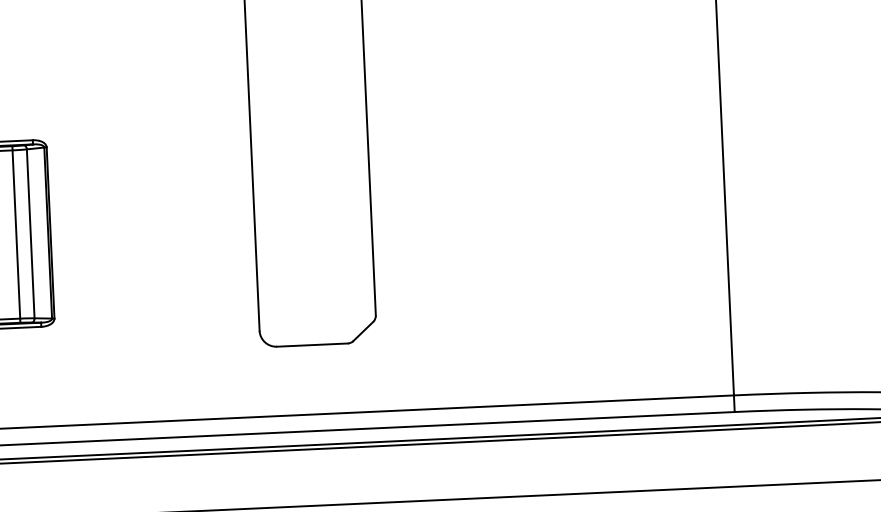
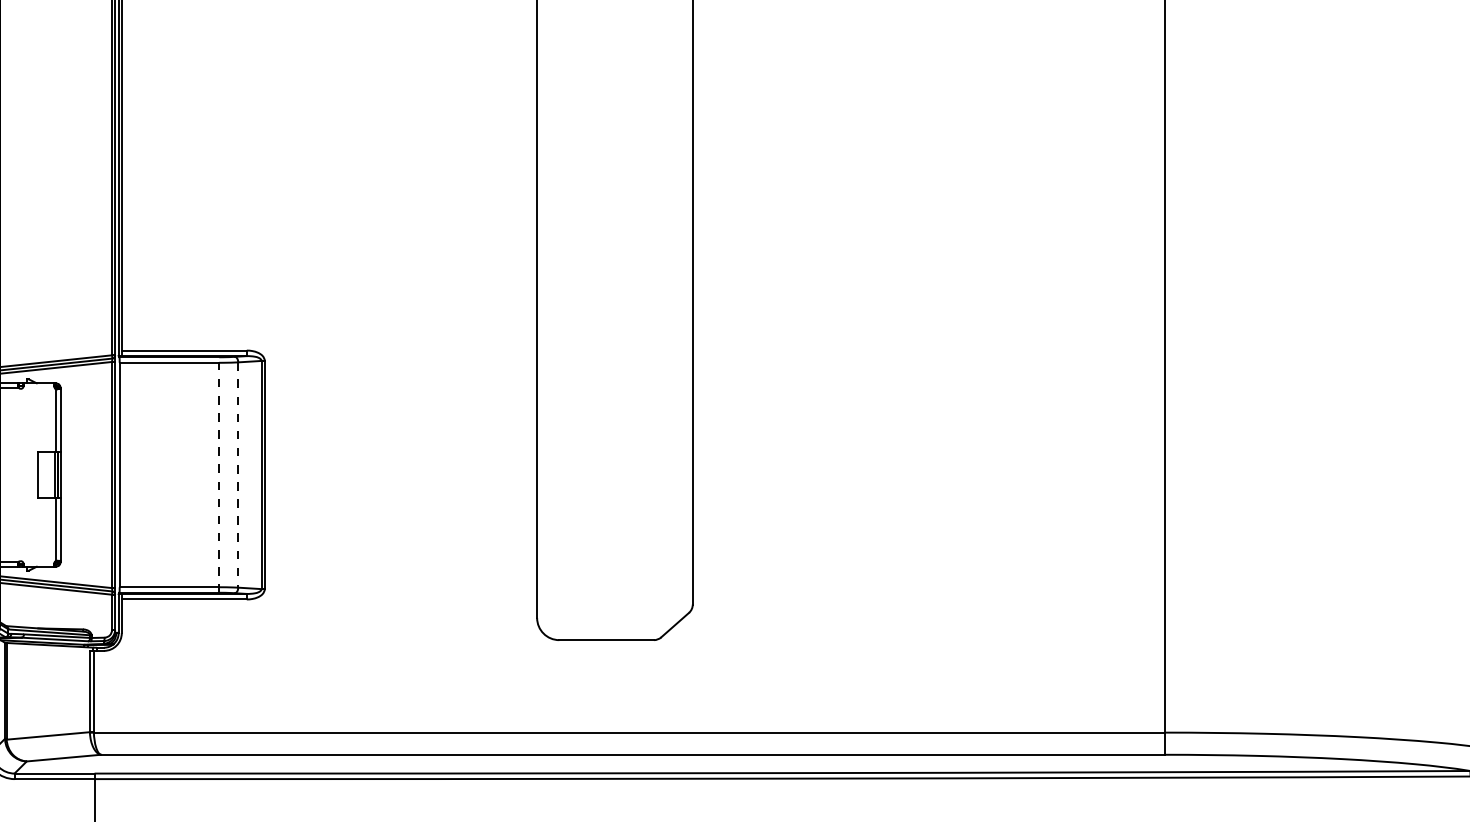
line: (16, 234) -> (219, 475), solid -> dashed
line: (30, 234) -> (238, 475), solid -> dashed

